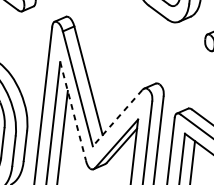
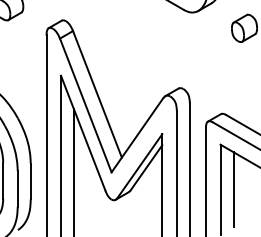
line: (73, 111) -> (83, 133), dashed -> solid
line: (117, 118) -> (137, 135), dashed -> solid

